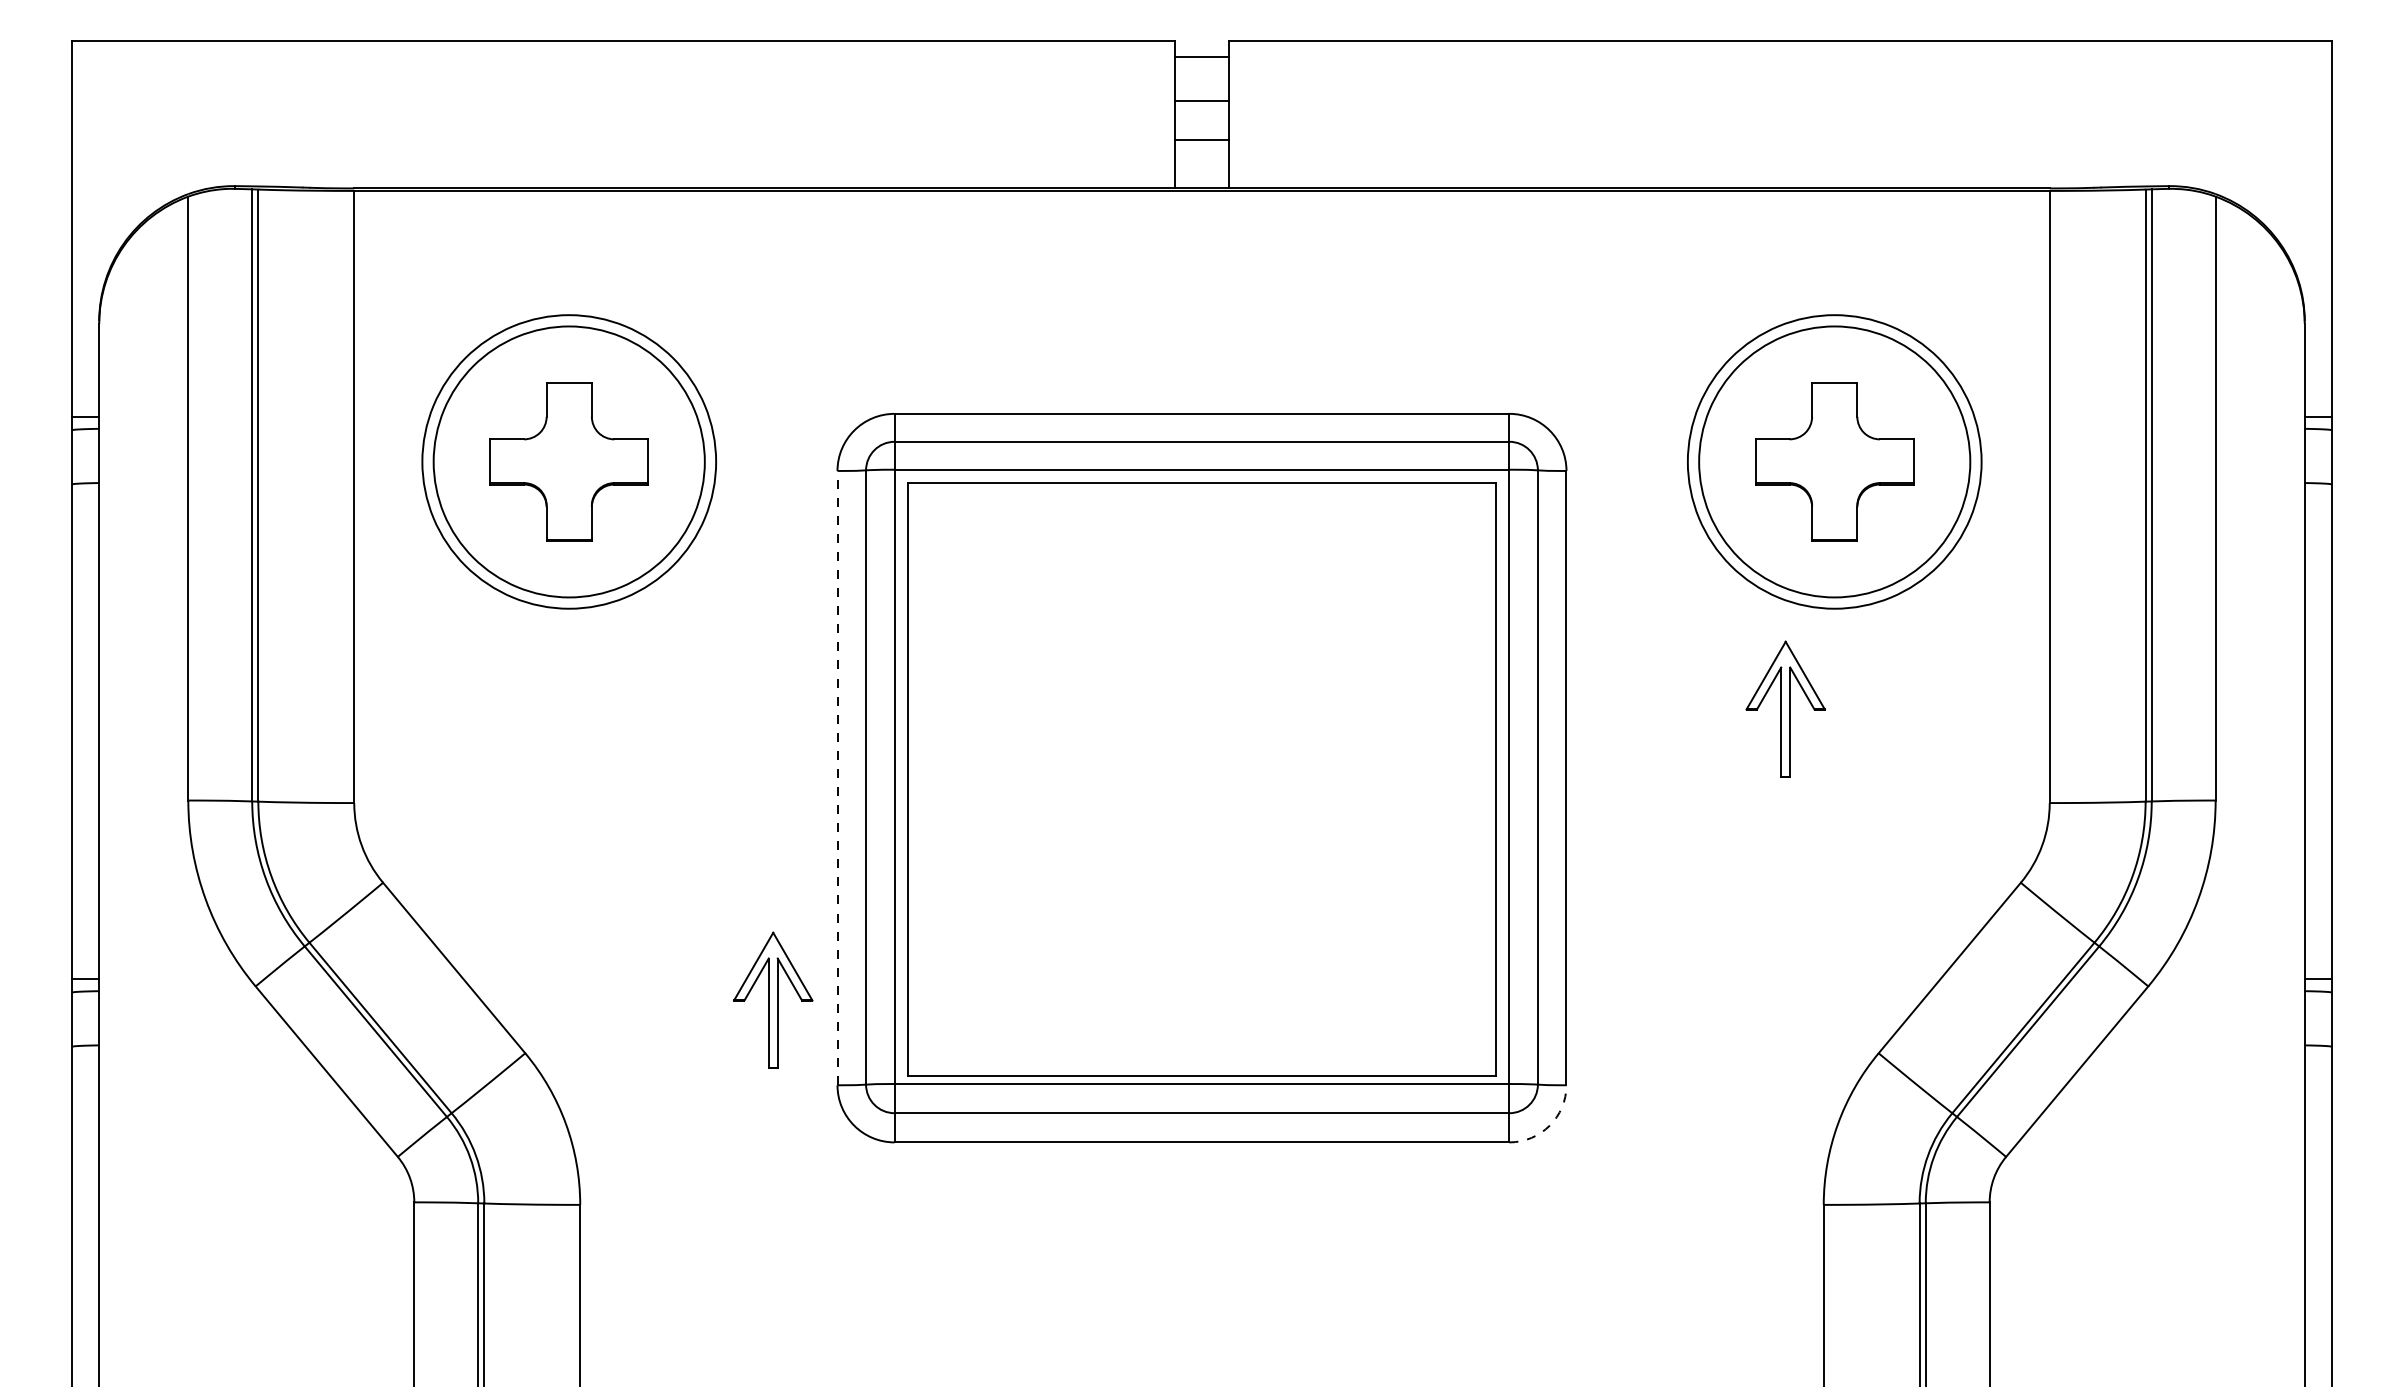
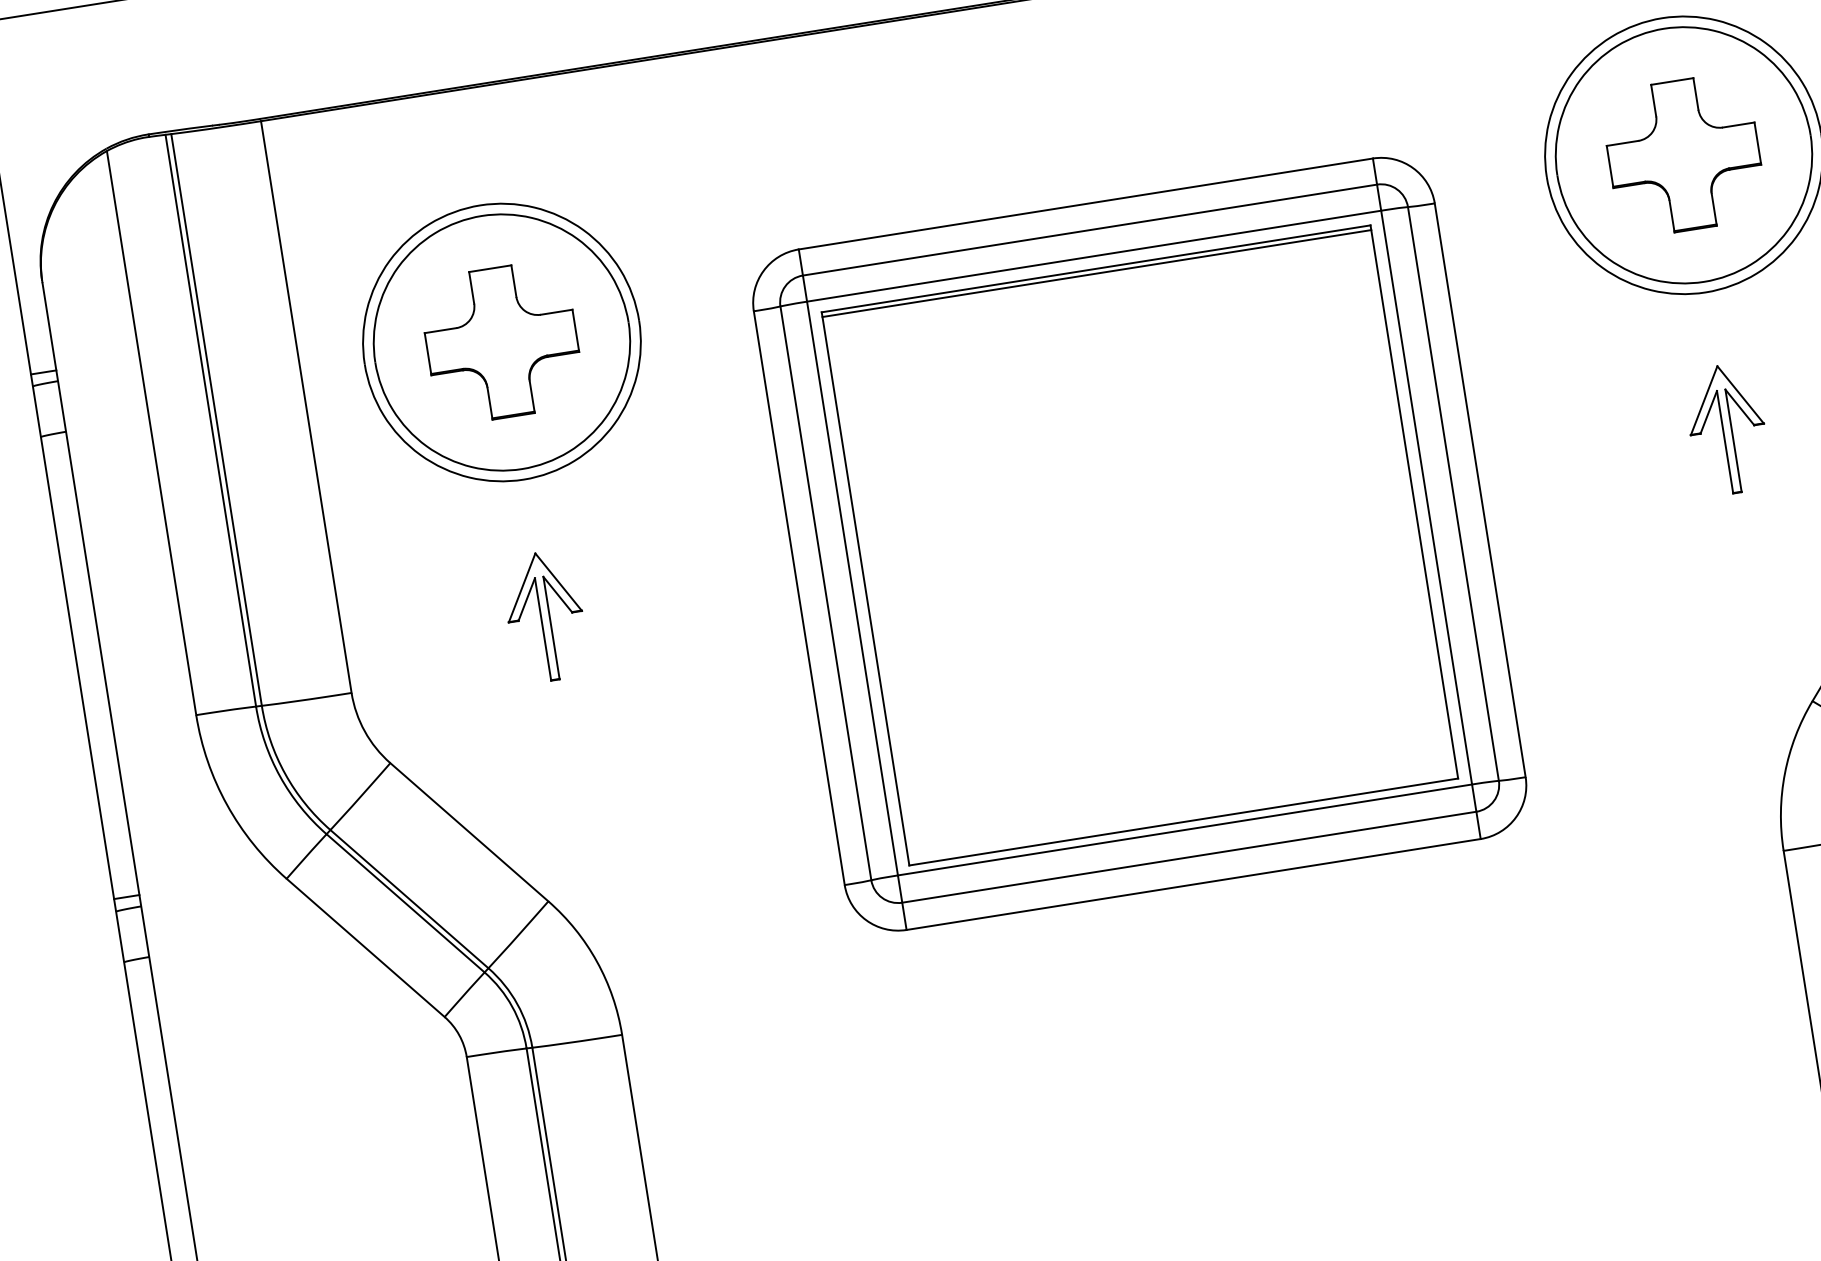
line: (1201, 488) -> (1096, 273), added
part: (1785, 708) -> (1727, 428), moved
line: (837, 777) -> (799, 597), dashed -> solid
part: (773, 999) -> (545, 615), moved
arc: (1549, 1125) -> (1515, 817), dashed -> solid

